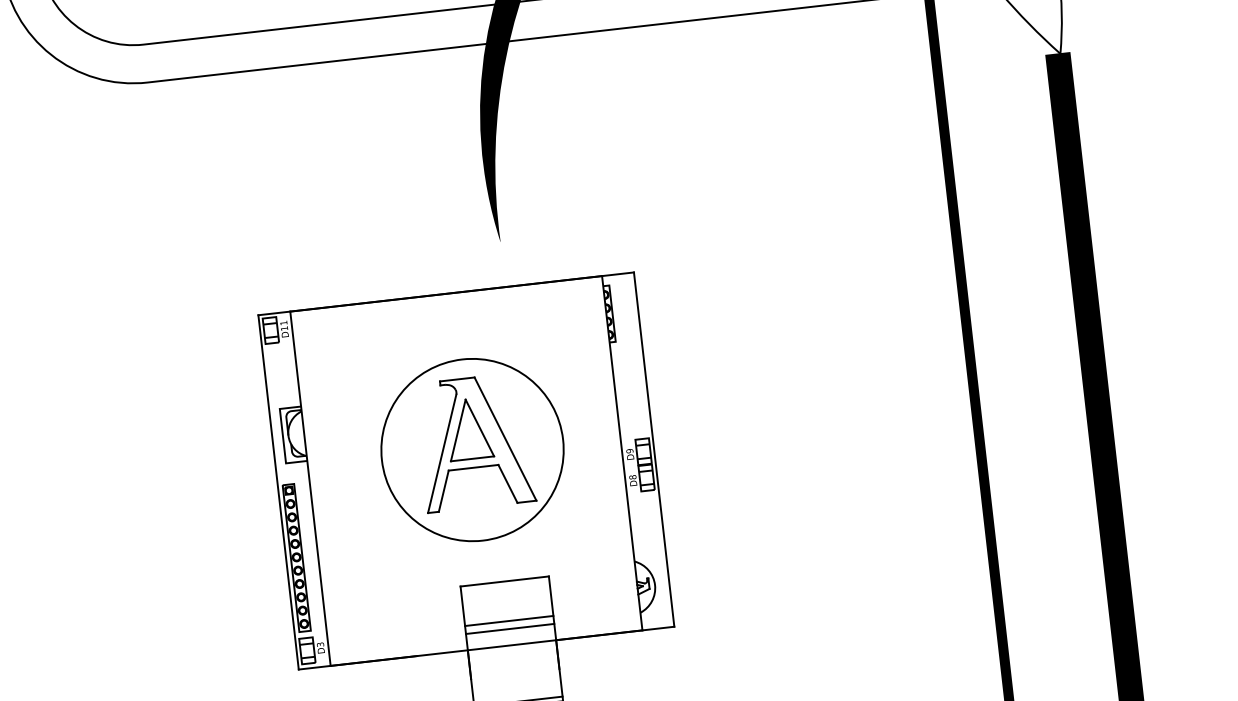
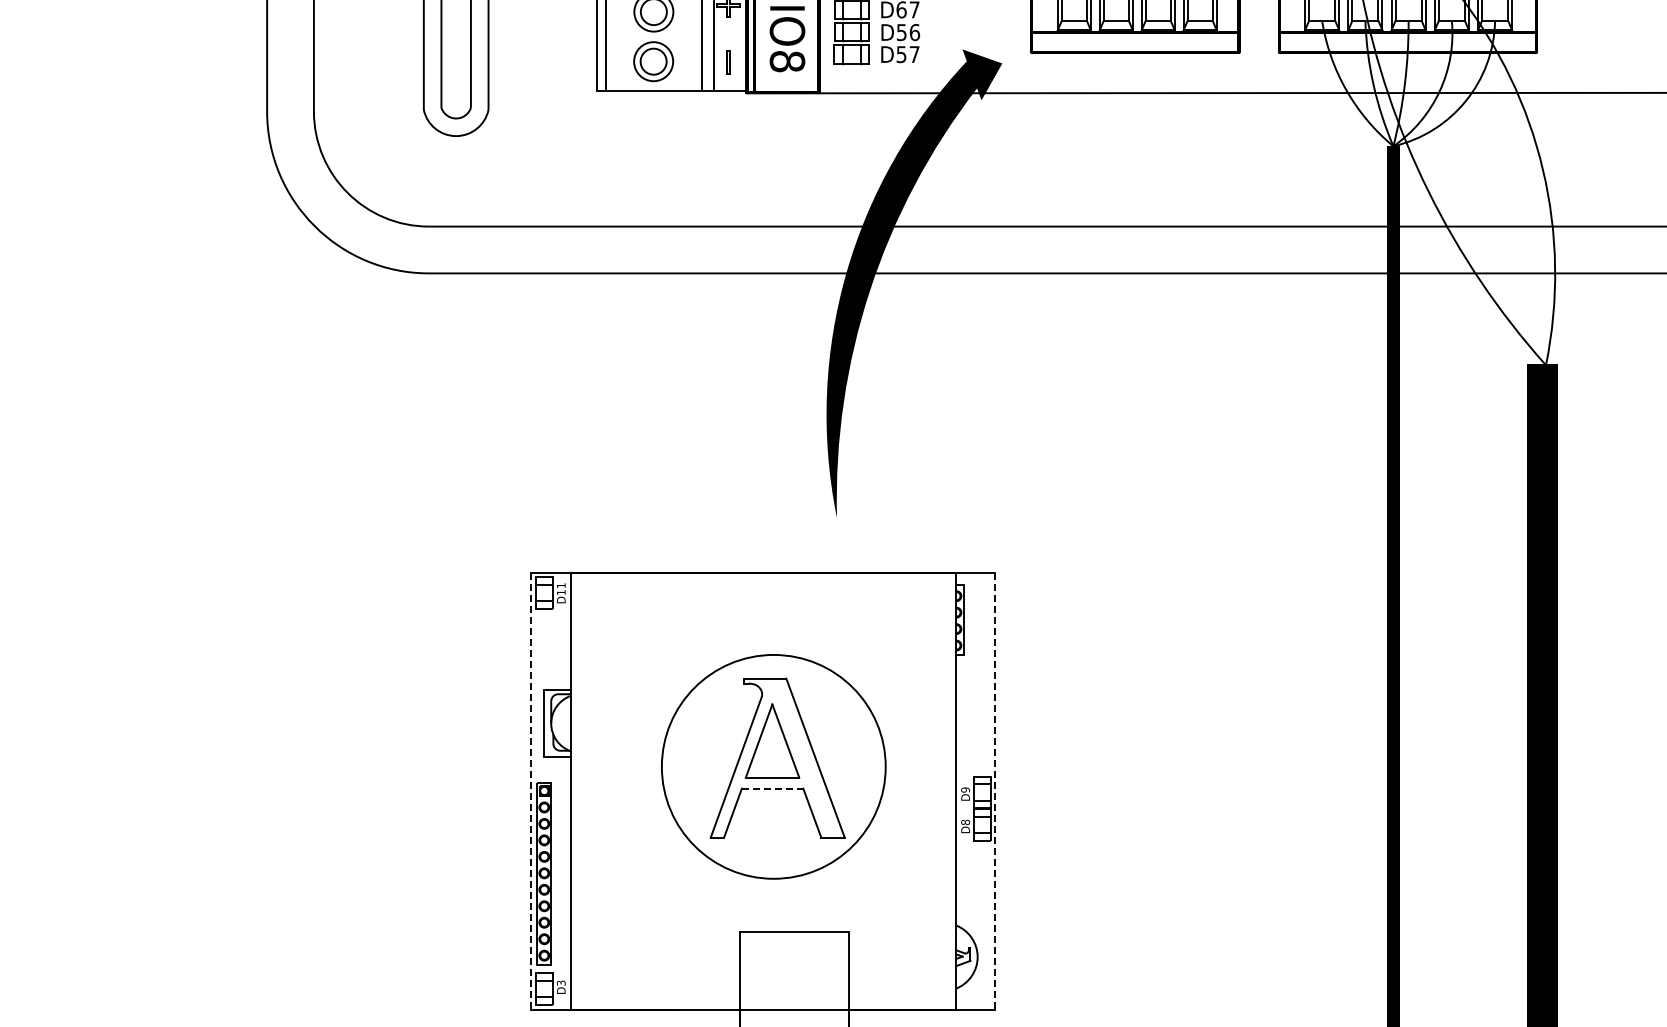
line: (654, 449) -> (995, 791), solid -> dashed
line: (473, 467) -> (772, 788), solid -> dashed
line: (278, 492) -> (531, 791), solid -> dashed
line: (508, 621) -> (794, 980), removed
line: (509, 629) -> (794, 990), removed

